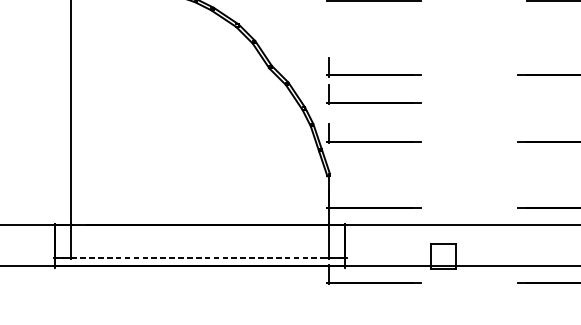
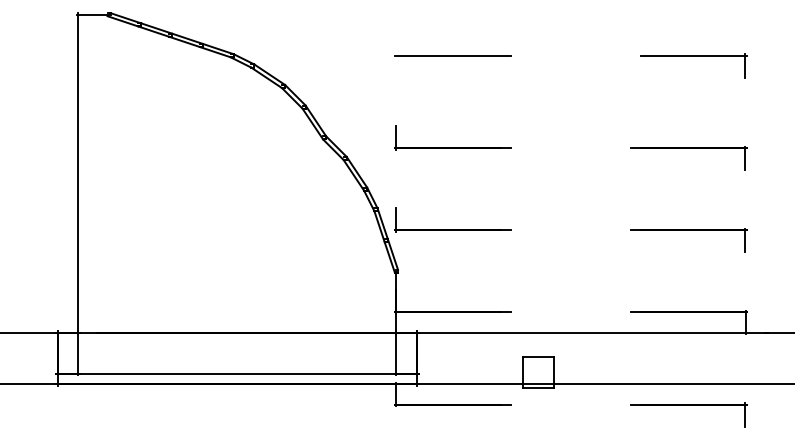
part: (373, 102) -> (452, 181), removed
line: (200, 257) -> (237, 373), dashed -> solid

